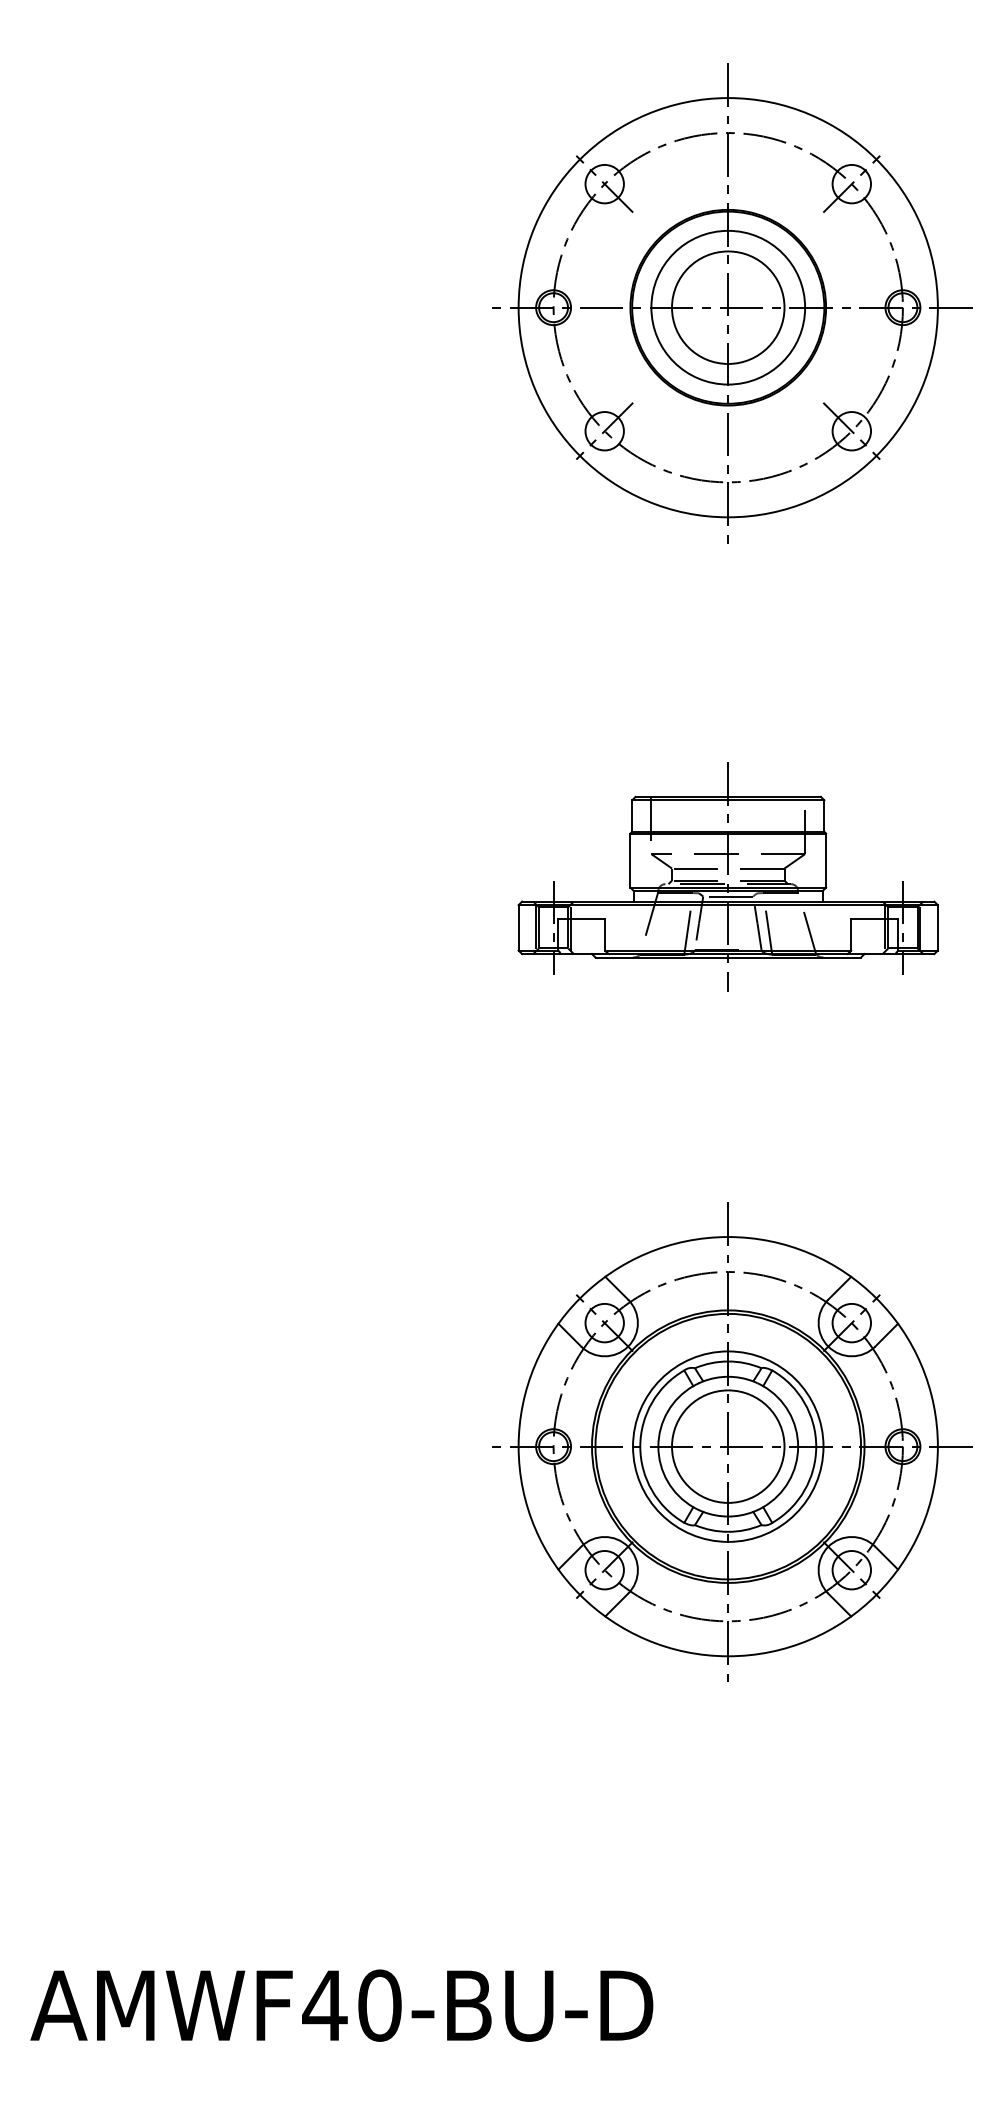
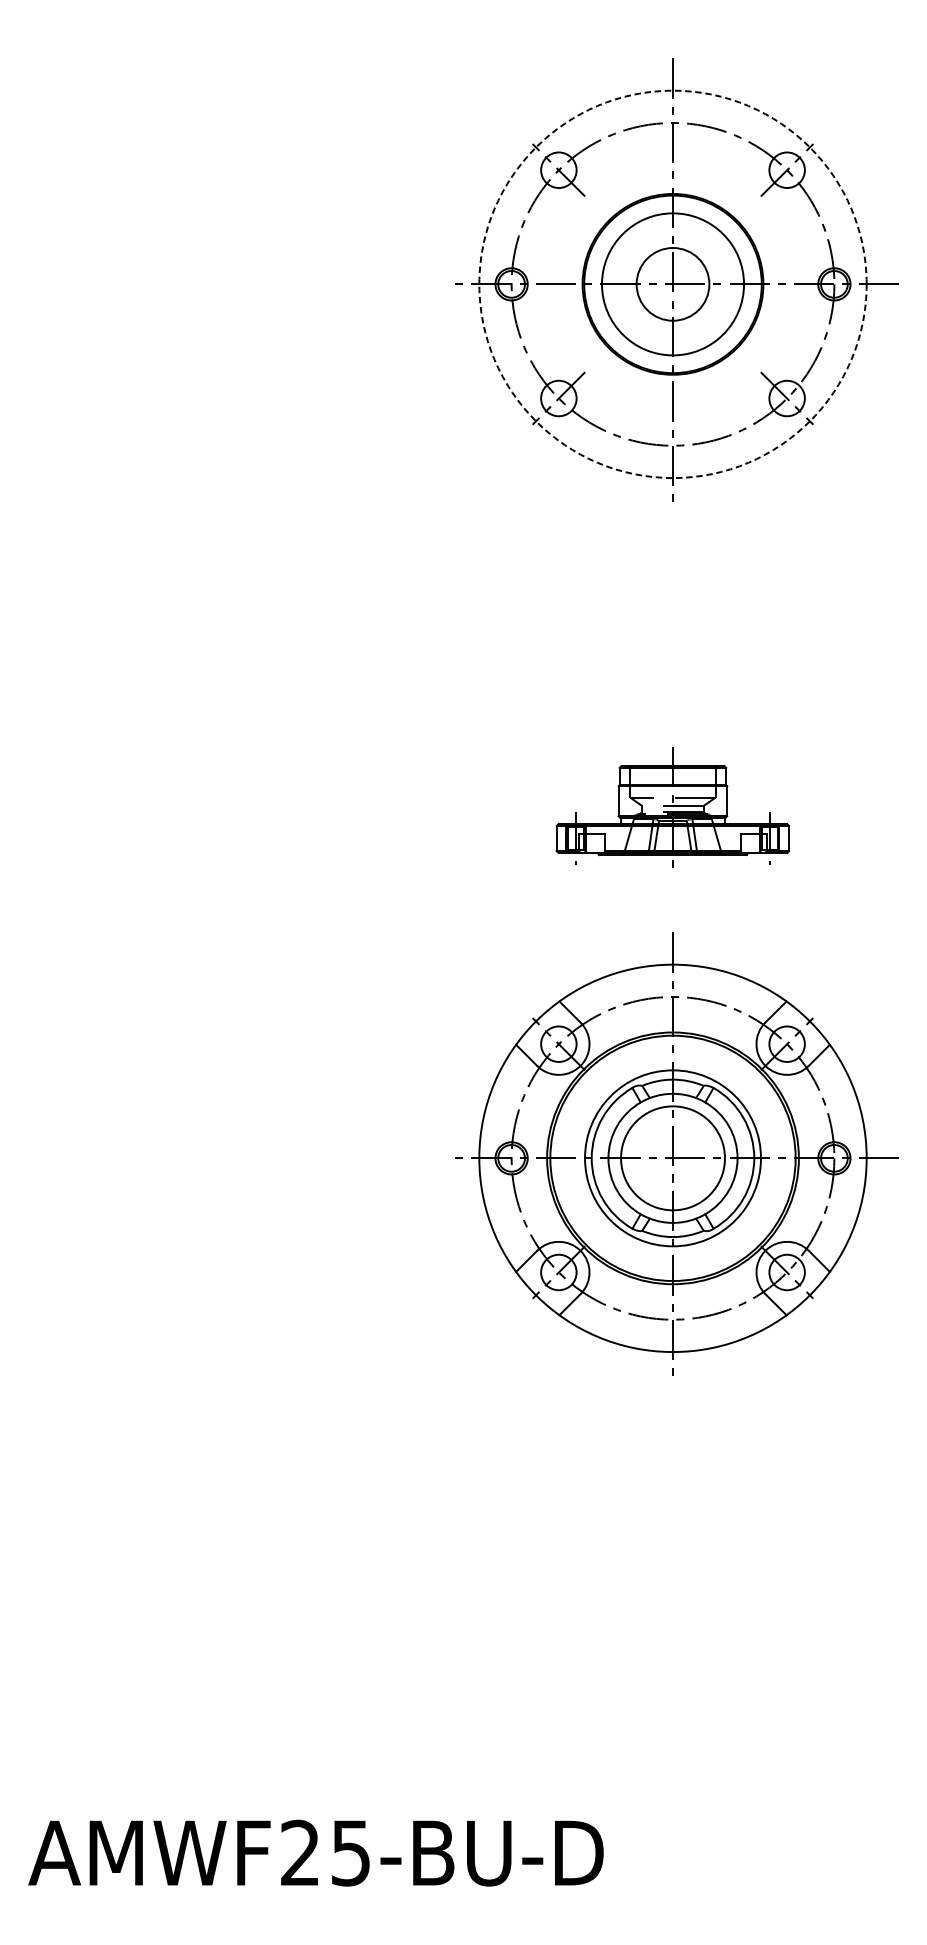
circle: (727, 307) -> (672, 284), solid -> dashed
circle: (728, 307) -> (673, 284), size x0.7
part: (727, 876) -> (672, 809), size x0.6
part: (732, 1441) -> (676, 1153), moved
text: (351, 2005) -> (324, 1852), AMWF40-BU-D -> AMWF25-BU-D

